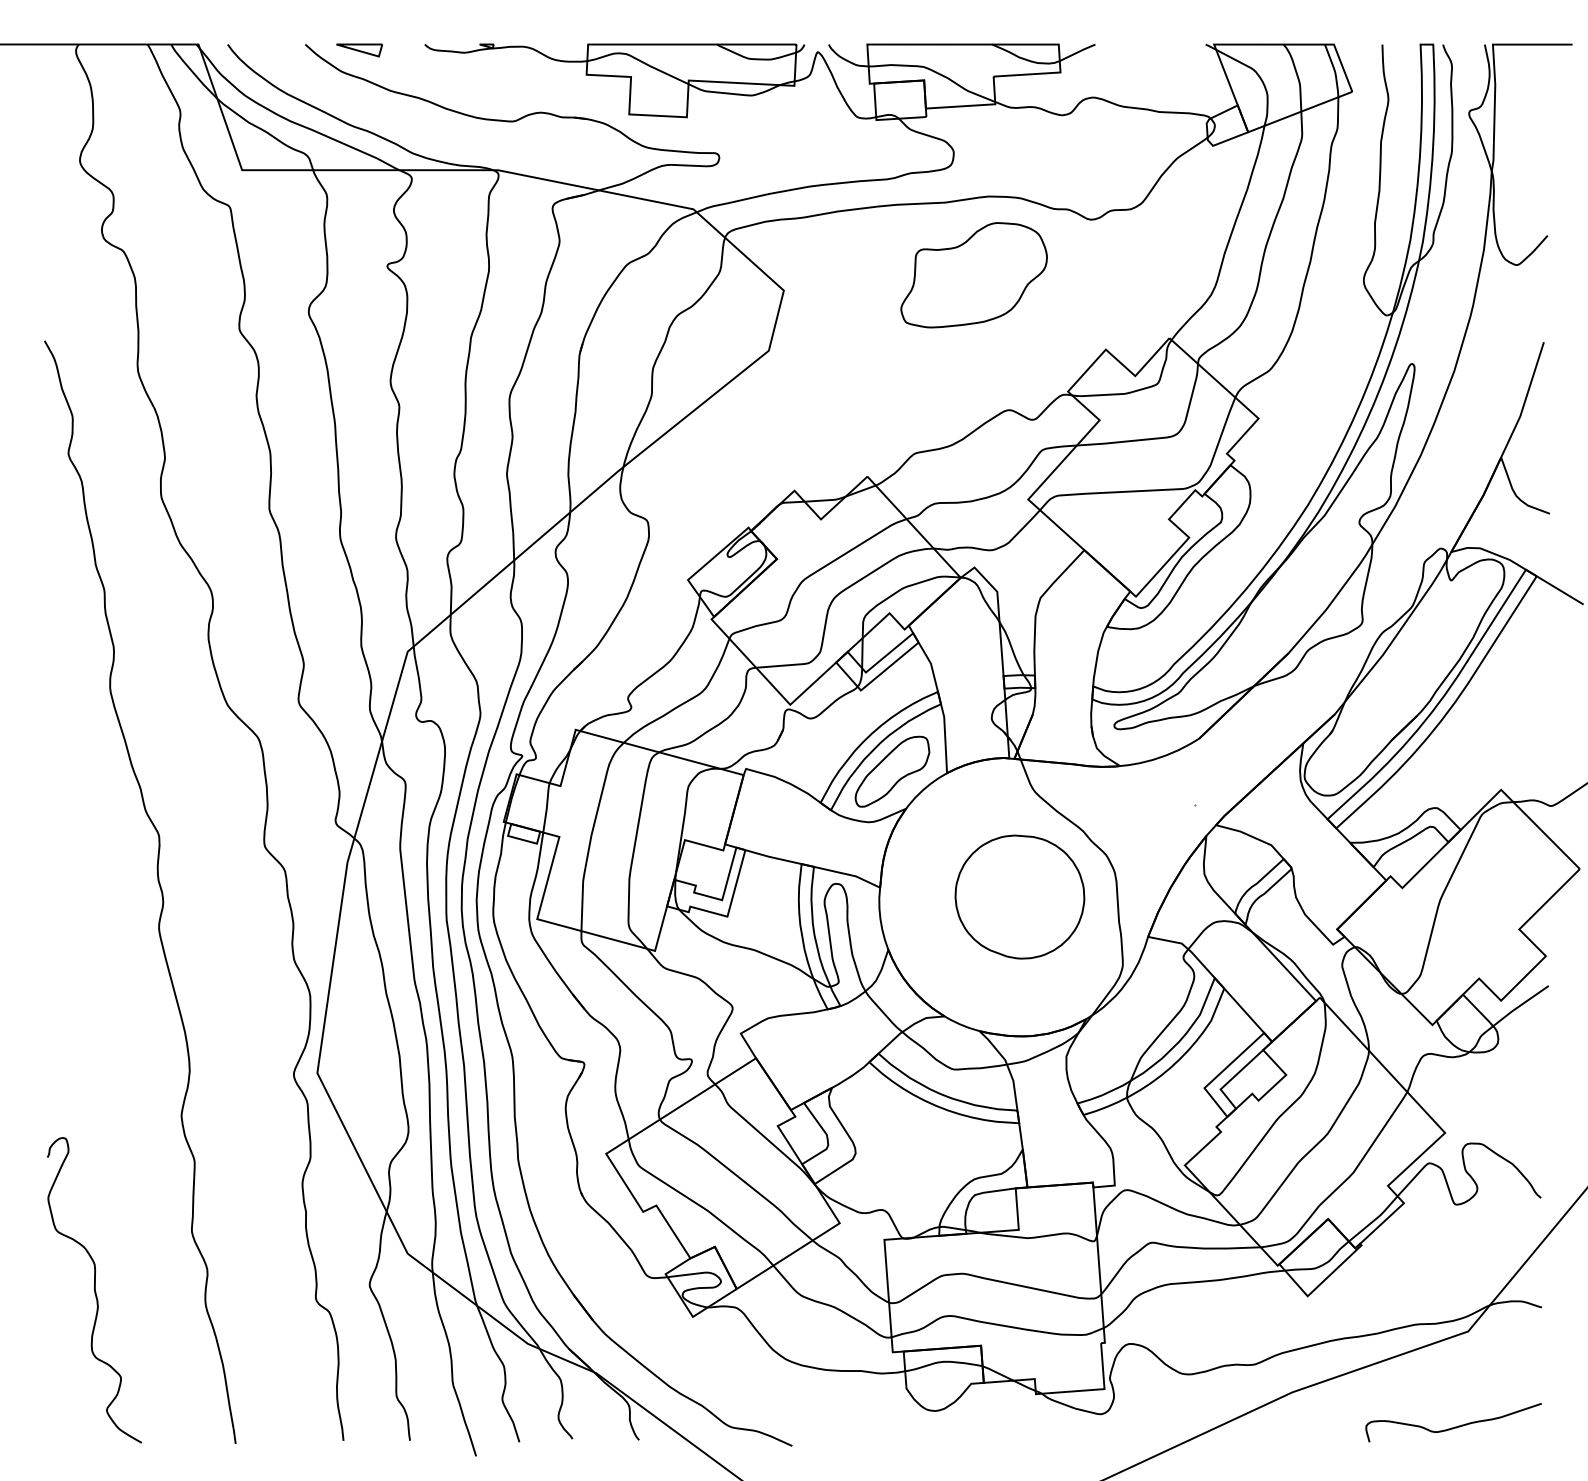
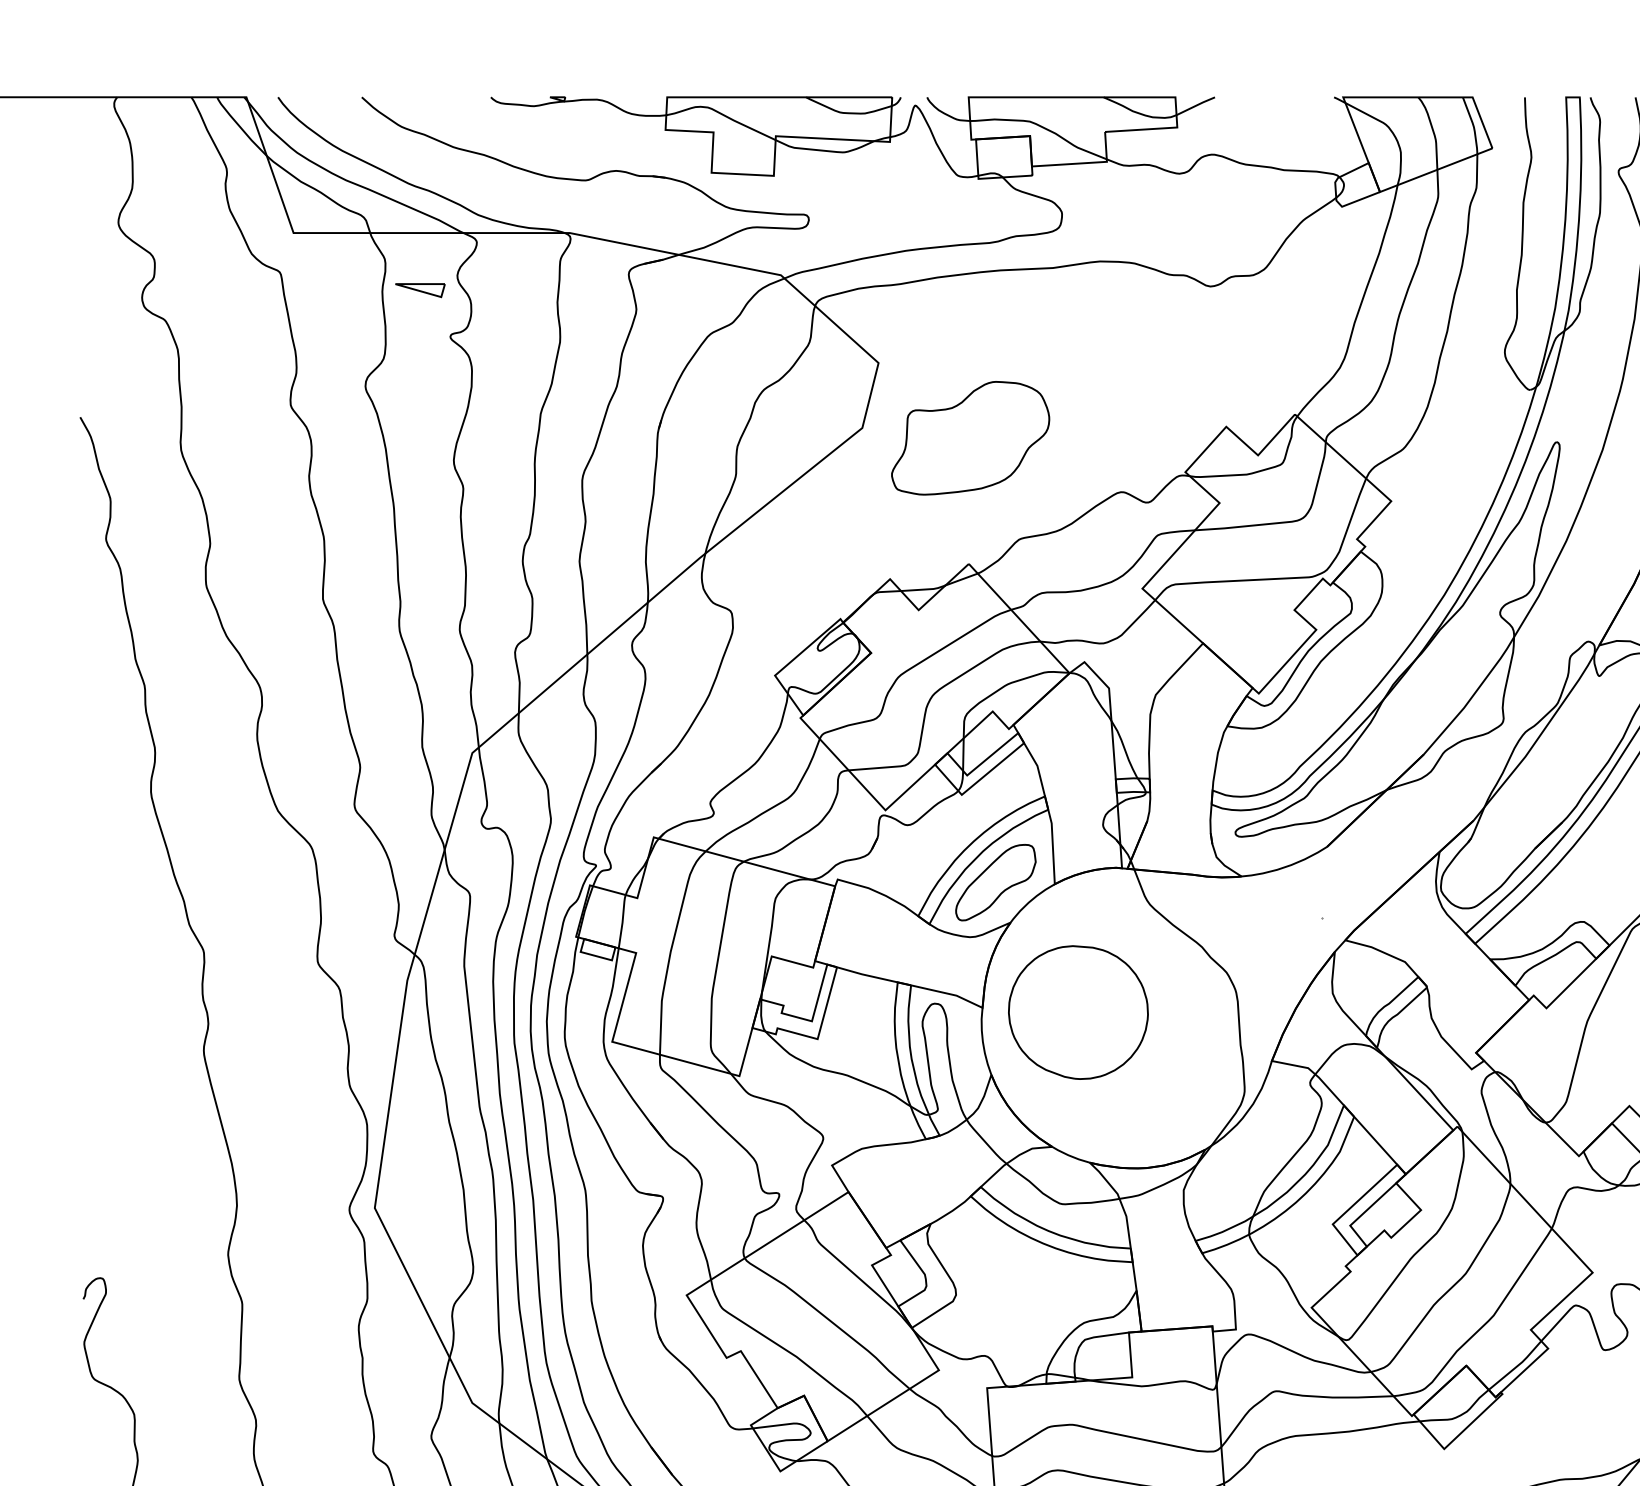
part: (359, 50) -> (420, 290), moved
part: (973, 275) -> (969, 438), moved
part: (1019, 896) -> (1077, 1011), moved

